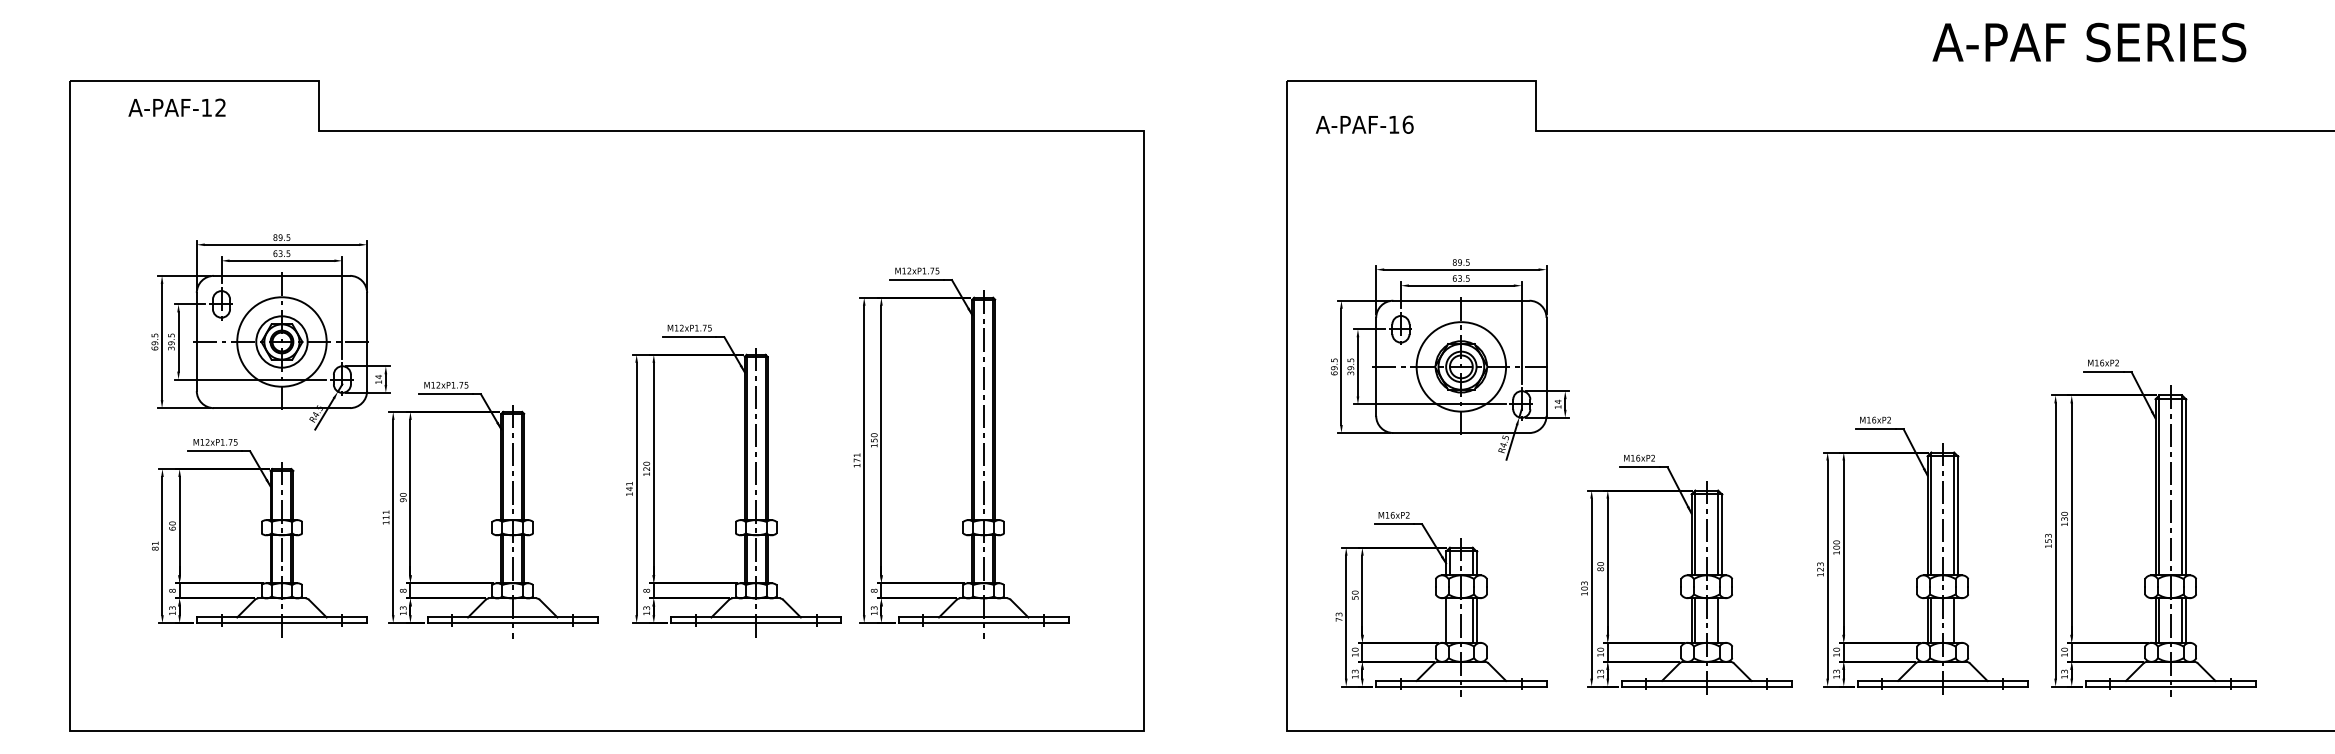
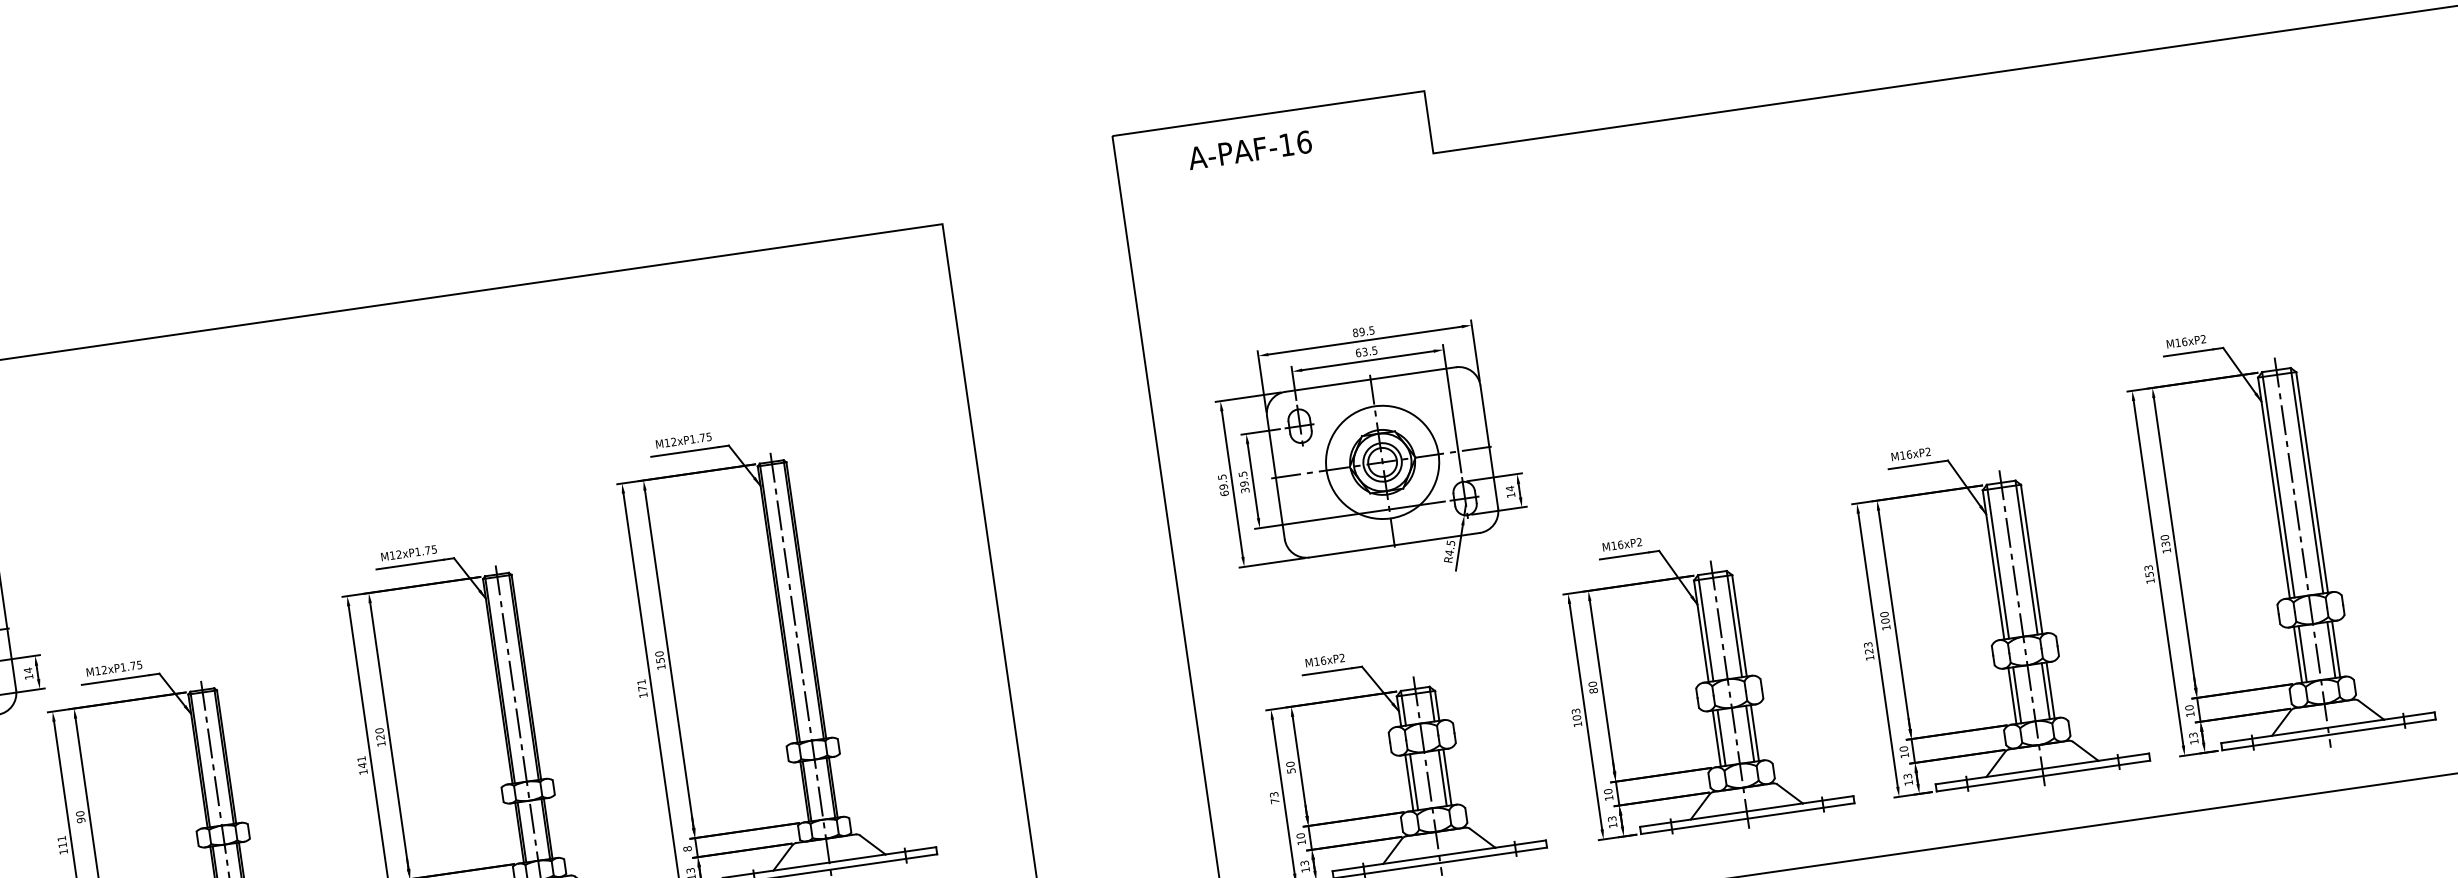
text: (1364, 124) -> (1249, 149), moved
line: (1449, 620) -> (1413, 782), added
line: (1722, 620) -> (1755, 732), added
line: (1958, 620) -> (2051, 690), added

